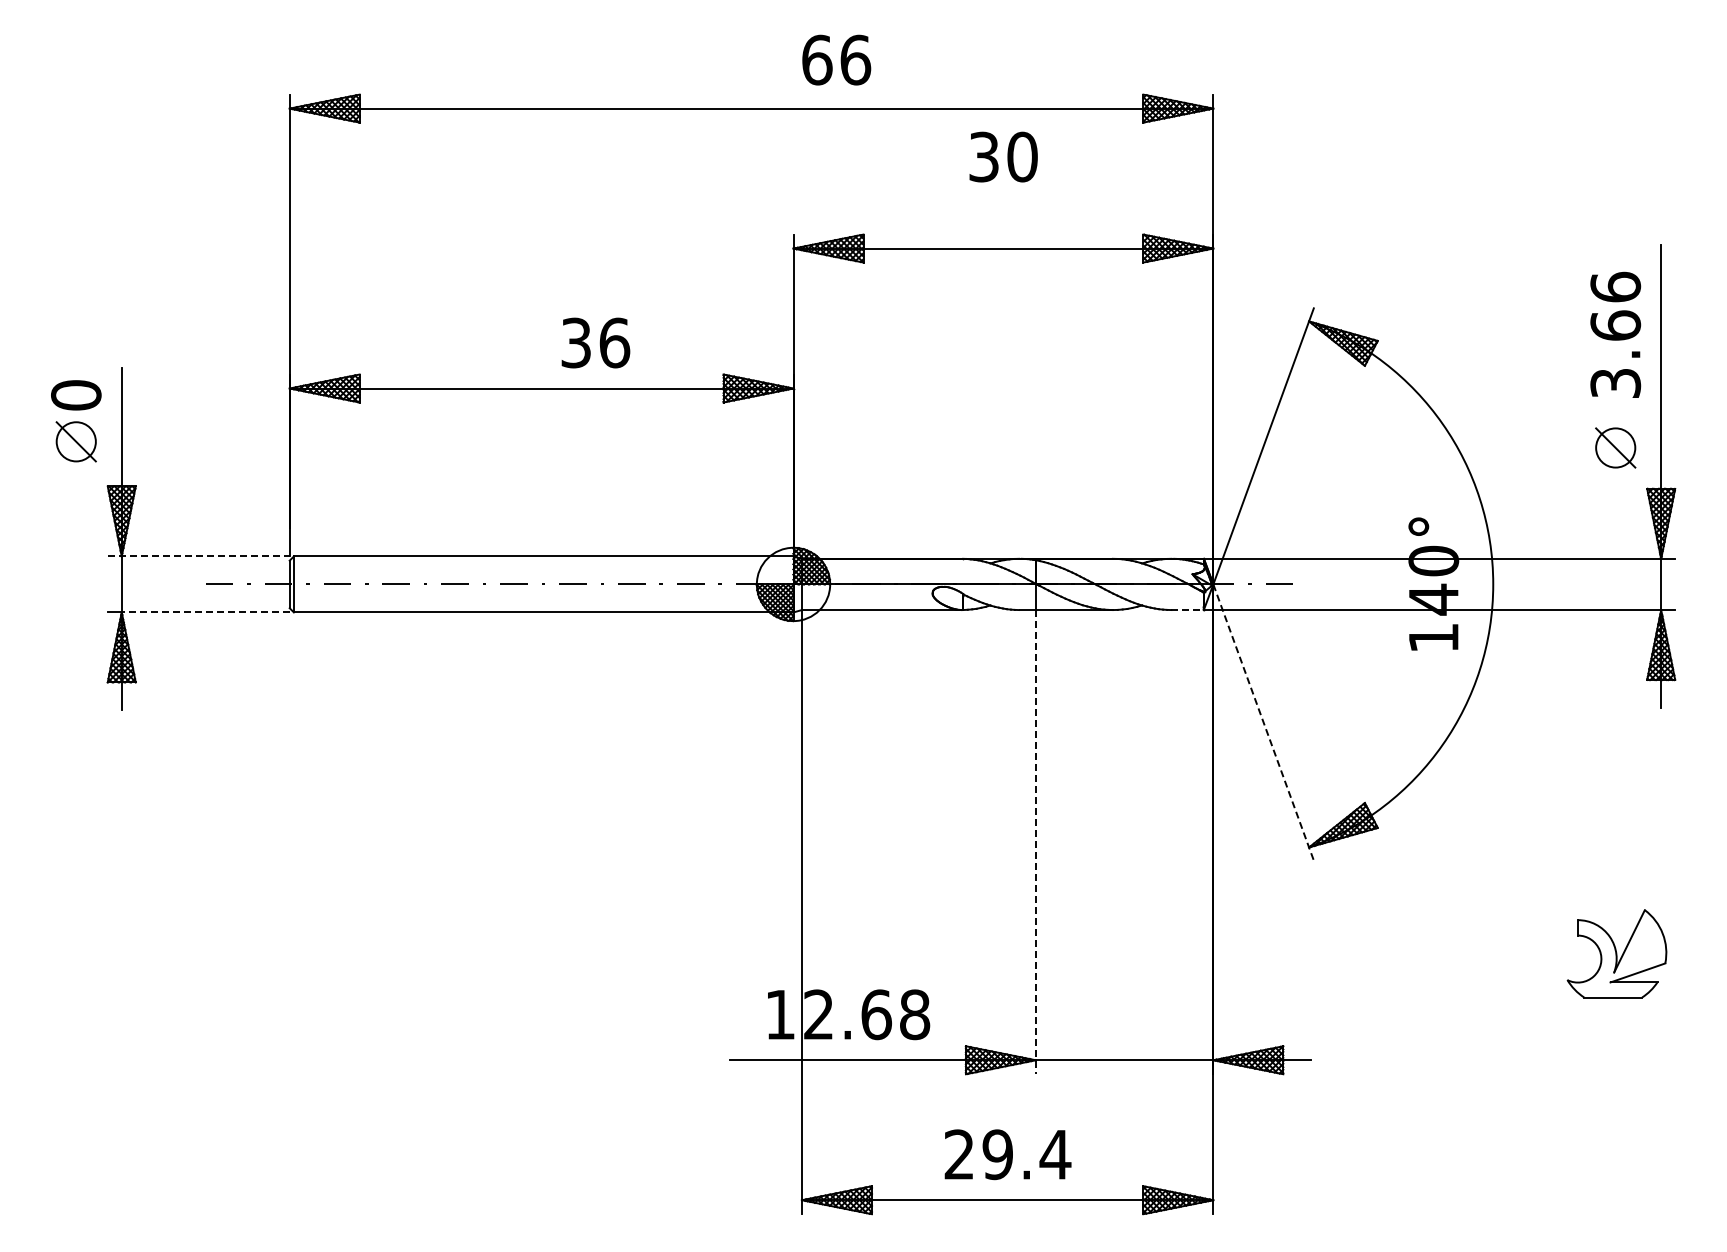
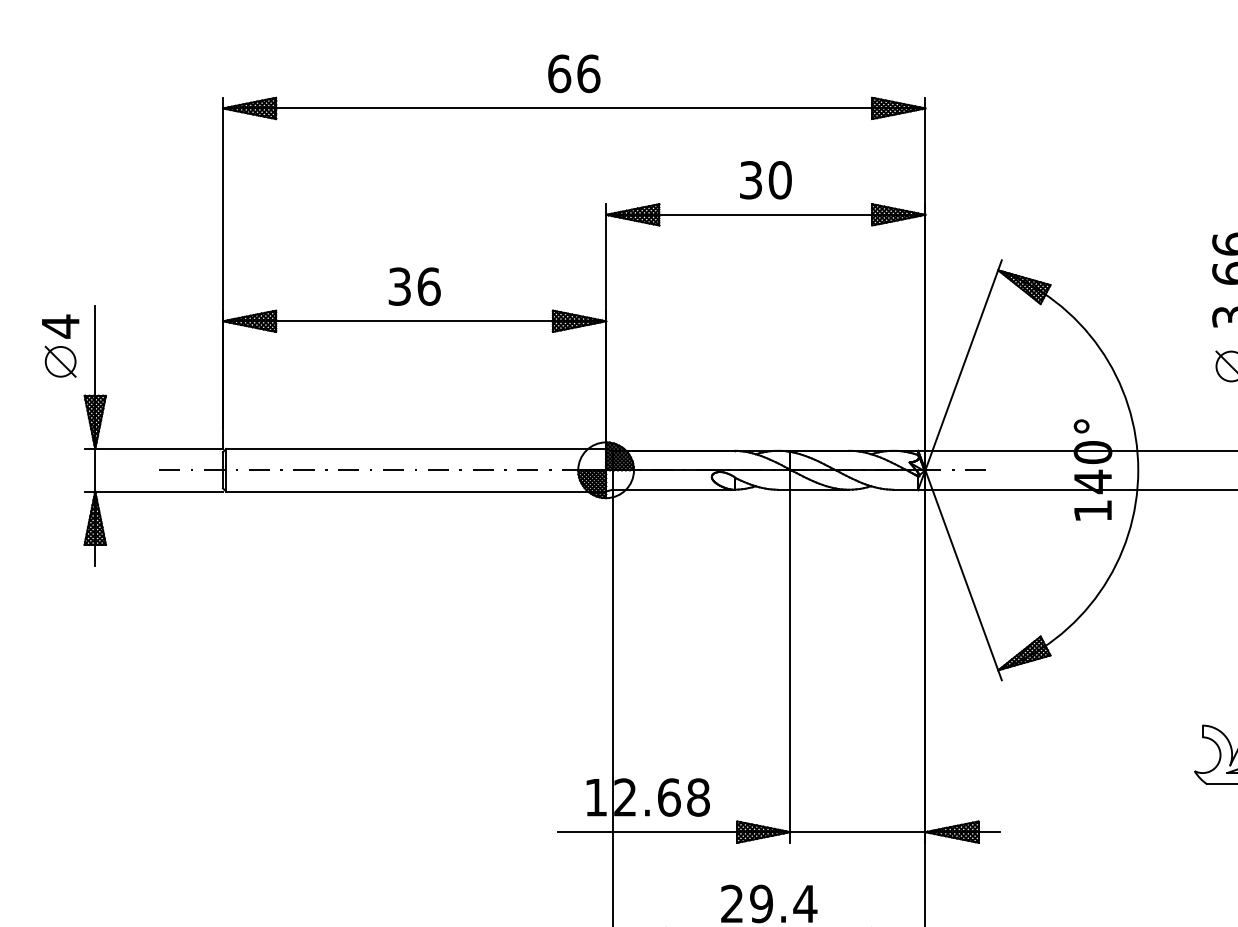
text: (836, 59) -> (574, 73), moved
text: (1003, 156) -> (765, 179), moved
text: (595, 342) -> (414, 286), moved
text: (76, 395) -> (60, 326), 0 -> 4
line: (198, 556) -> (153, 449), dashed -> solid
line: (1188, 610) -> (906, 490), dashed -> solid
line: (205, 612) -> (158, 491), dashed -> solid
line: (1263, 722) -> (963, 575), dashed -> solid
line: (1035, 842) -> (790, 666), dashed -> solid

